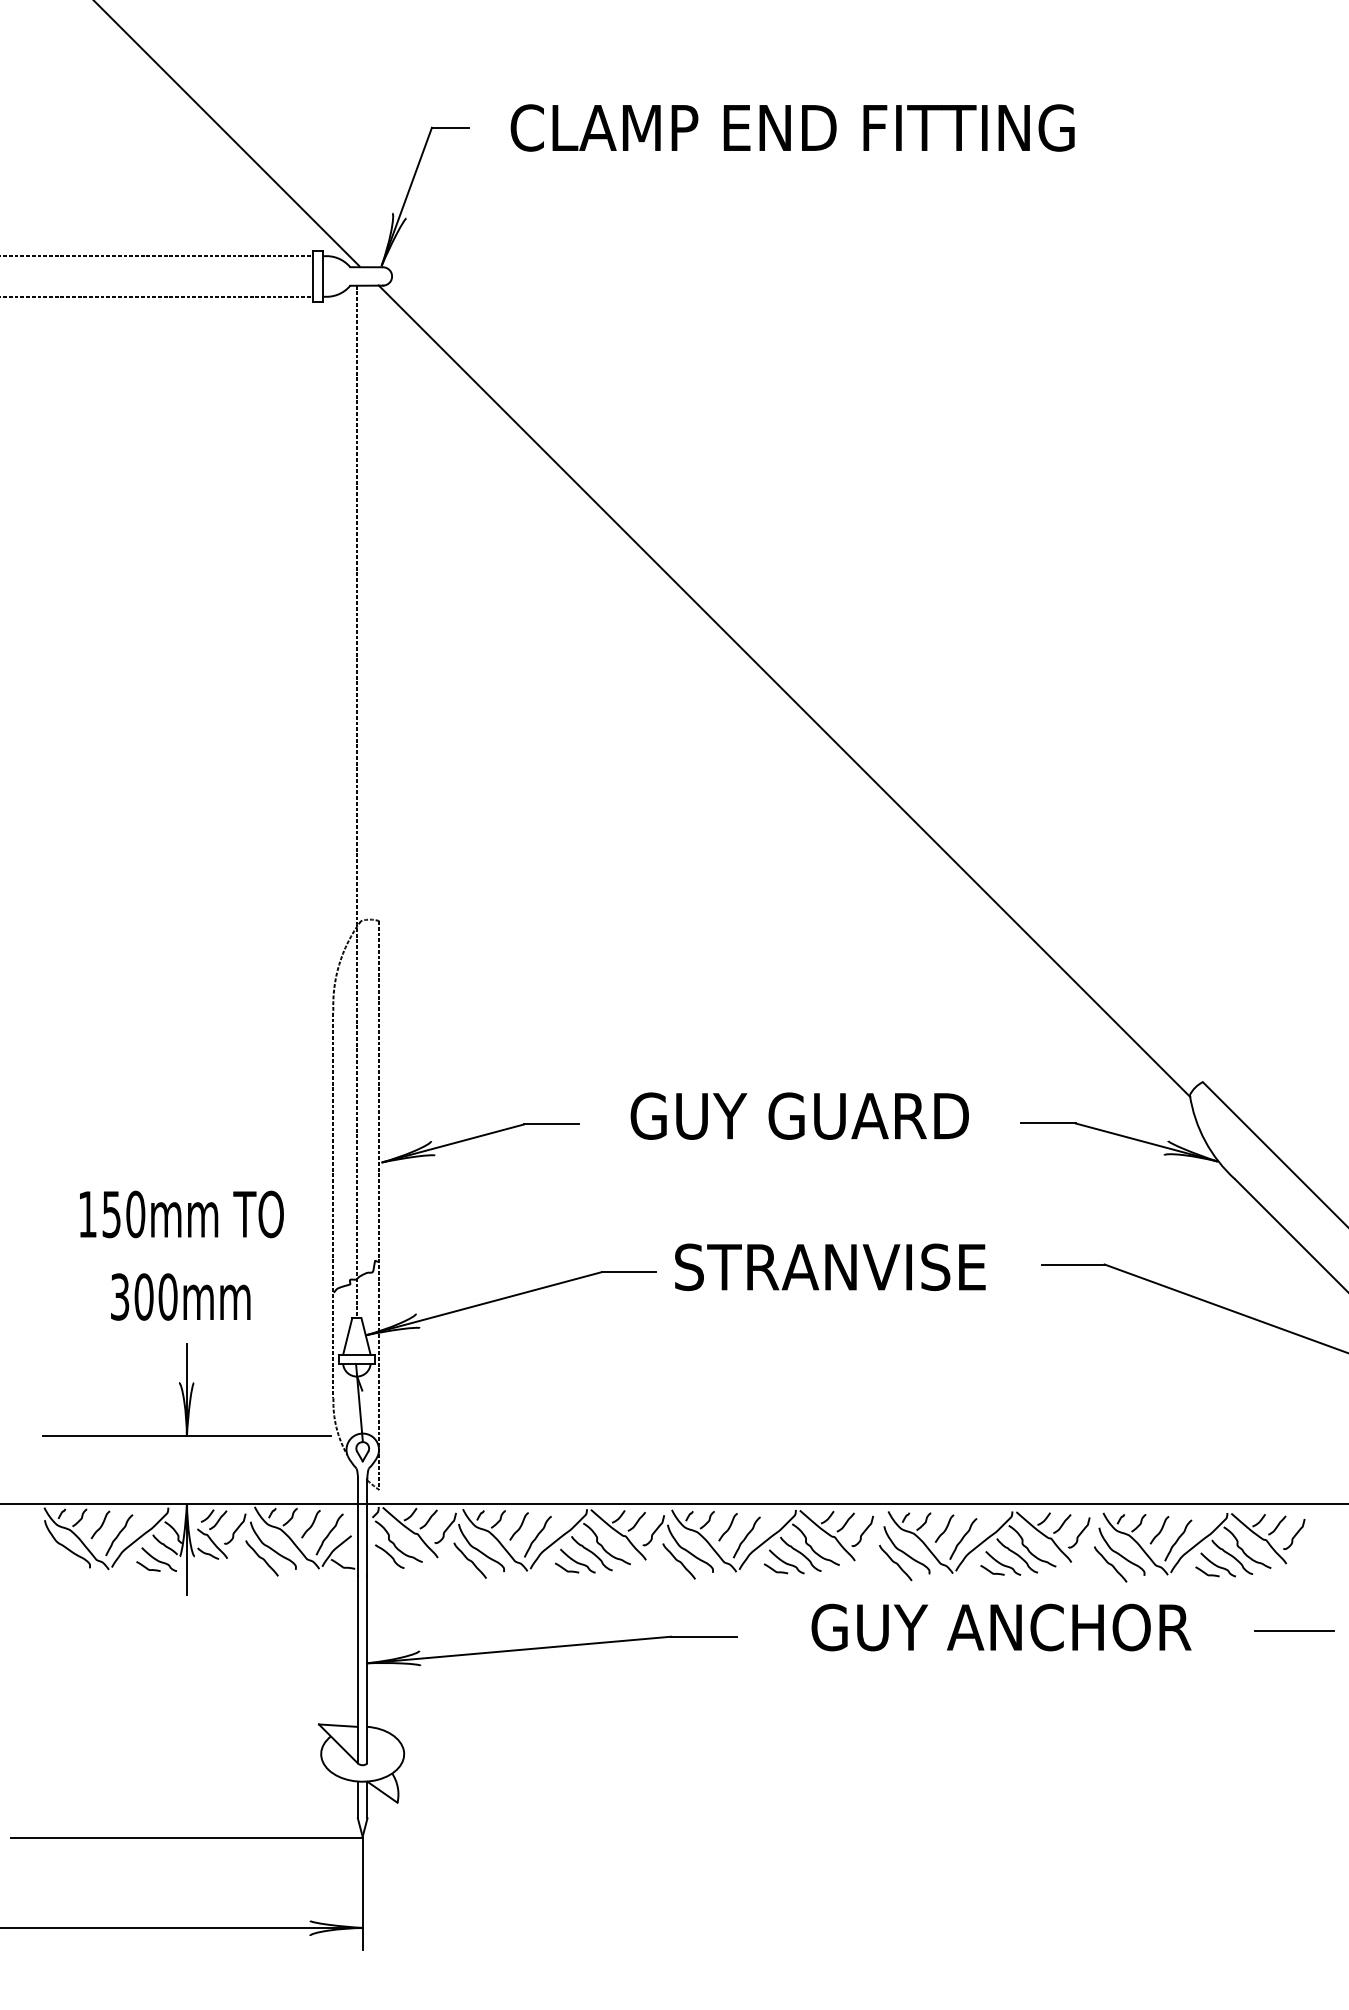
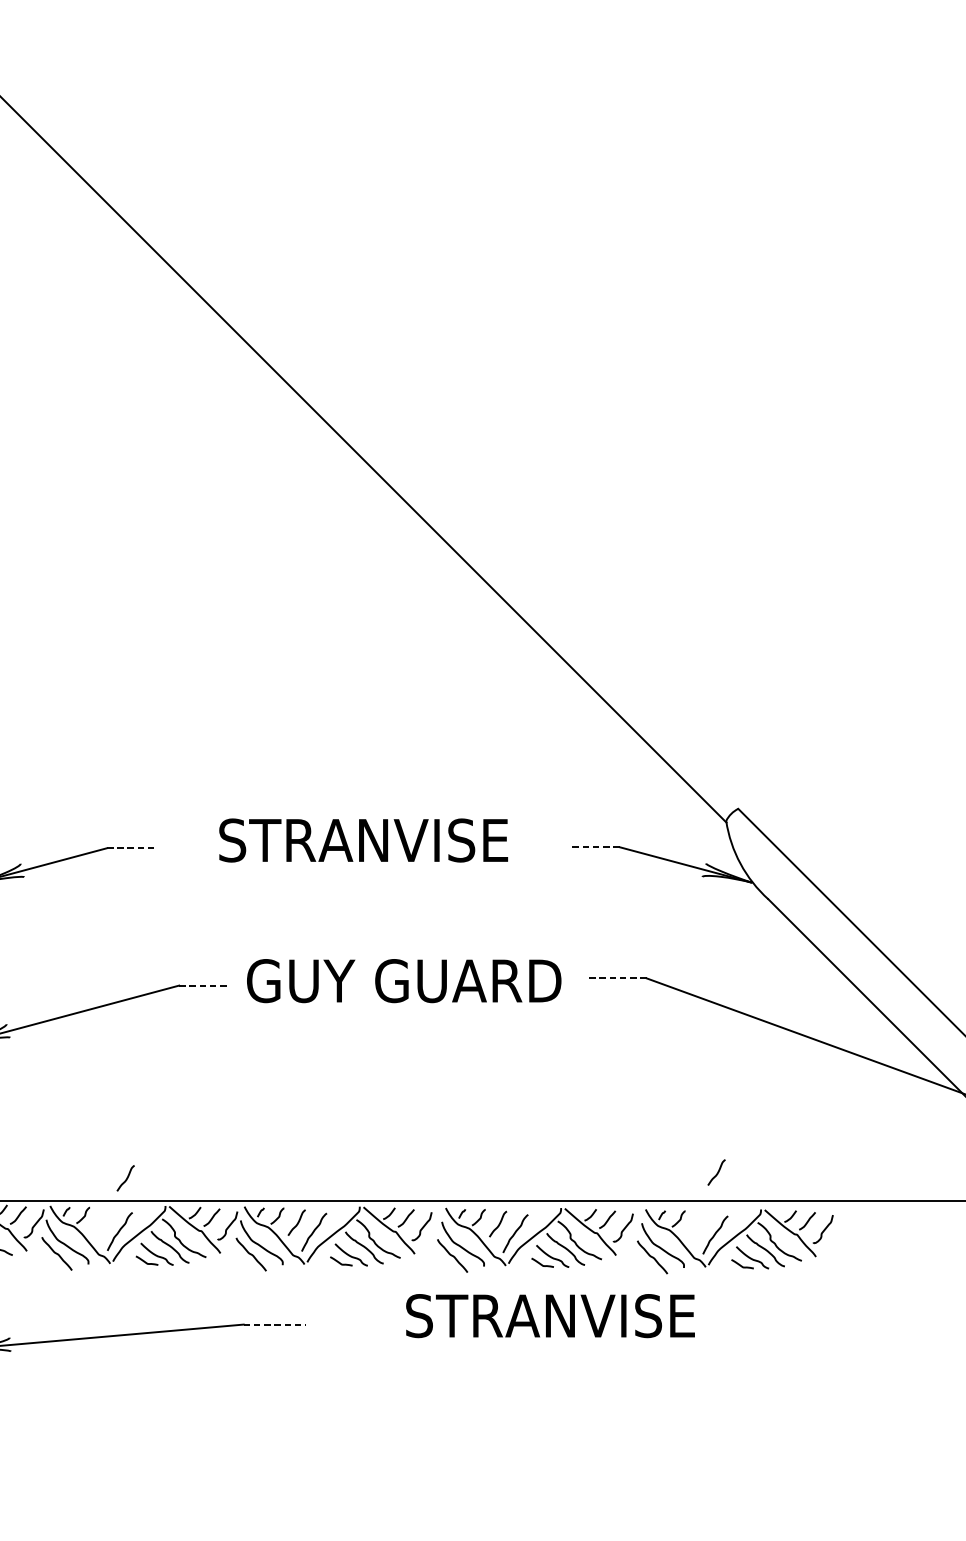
text: (799, 1115) -> (363, 839), GUY GUARD -> STRANVISE
line: (1048, 1123) -> (594, 847), solid -> dashed
line: (551, 1124) -> (132, 848), solid -> dashed
line: (1072, 1264) -> (617, 978), solid -> dashed
text: (843, 1267) -> (404, 981), STRANVISE -> GUY GUARD
line: (629, 1272) -> (205, 985), solid -> dashed
curve: (519, 1526) -> (126, 1178), moved
curve: (1160, 1530) -> (717, 1172), moved
text: (1001, 1627) -> (551, 1315), GUY ANCHOR -> STRANVISE
line: (1294, 1631) -> (823, 1319), removed
line: (704, 1636) -> (274, 1324), solid -> dashed

